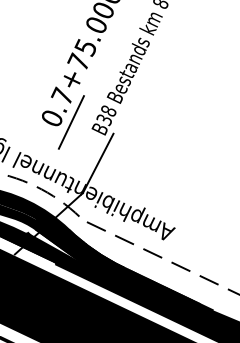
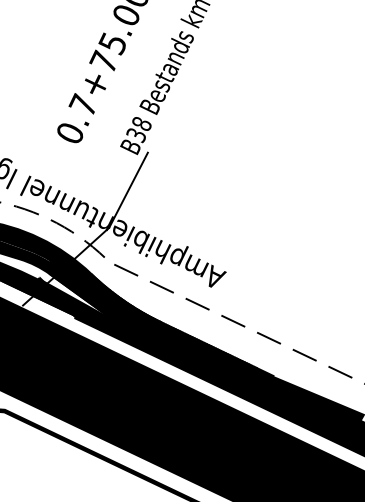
line: (71, 122) -> (94, 138), removed

